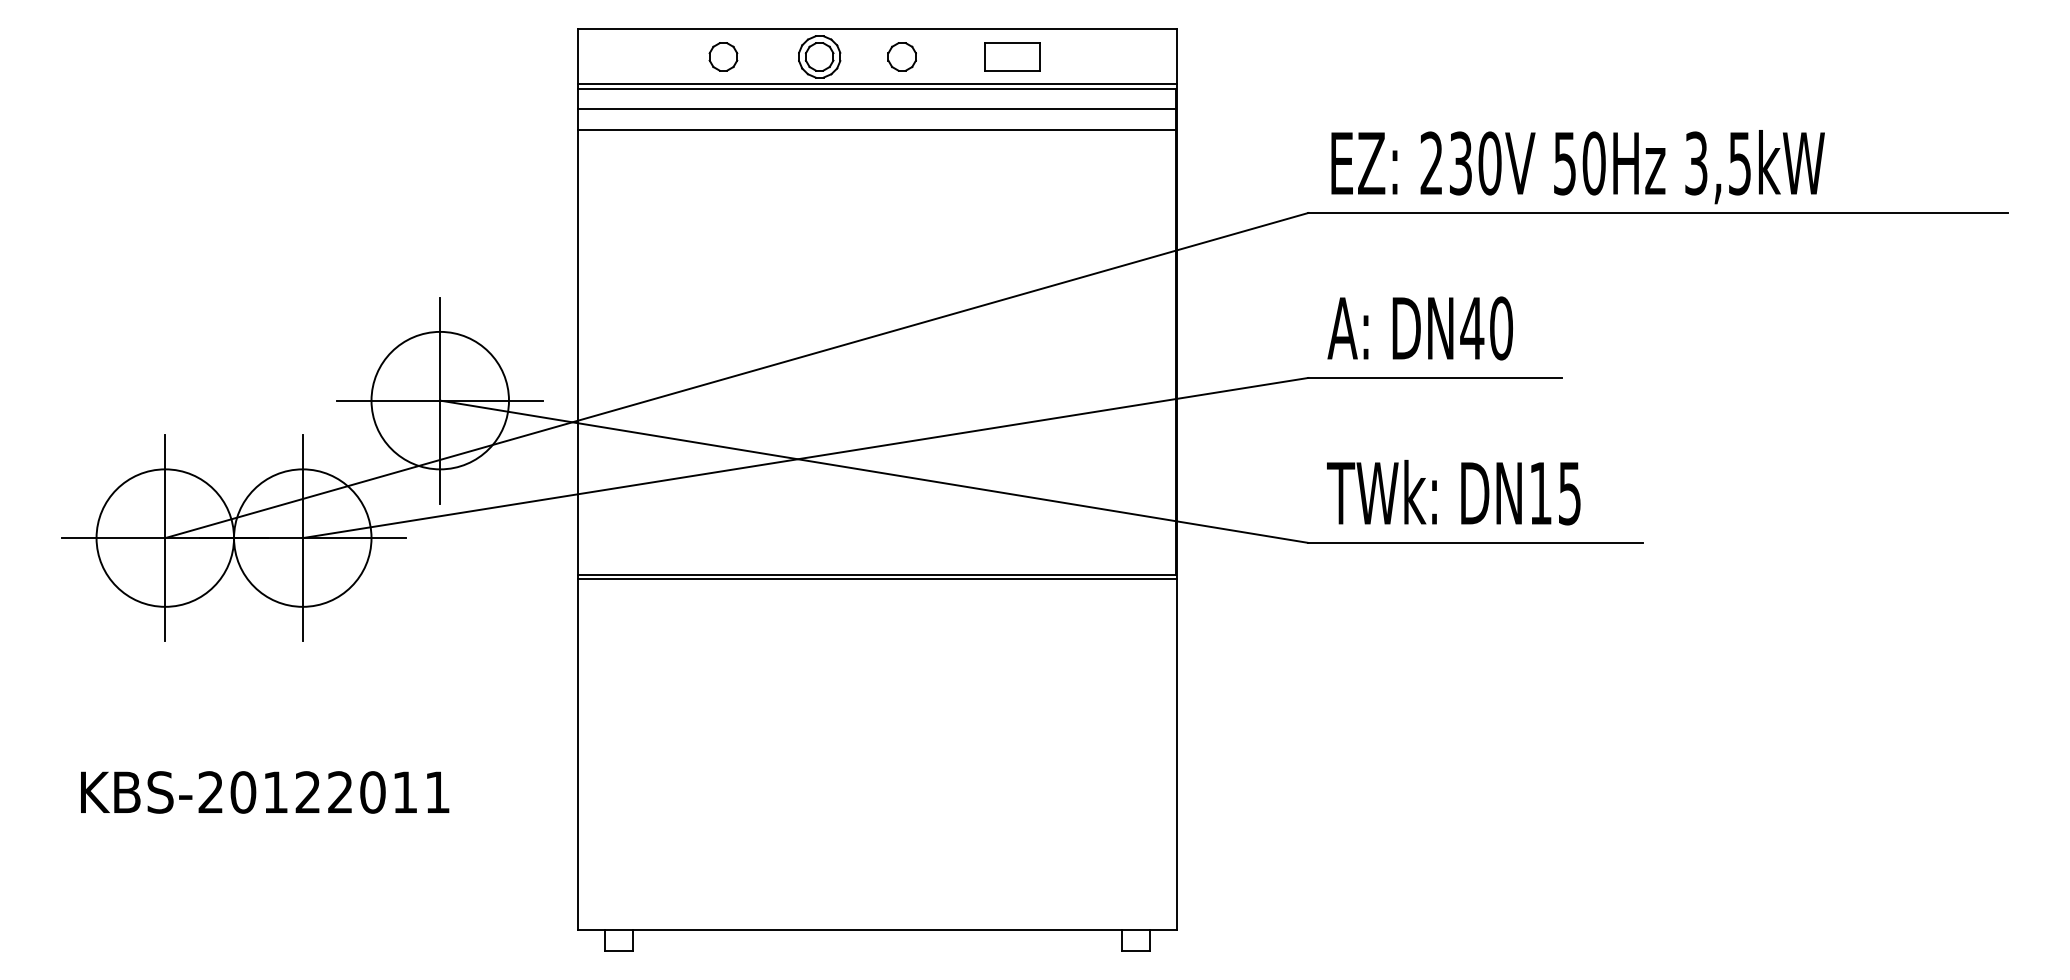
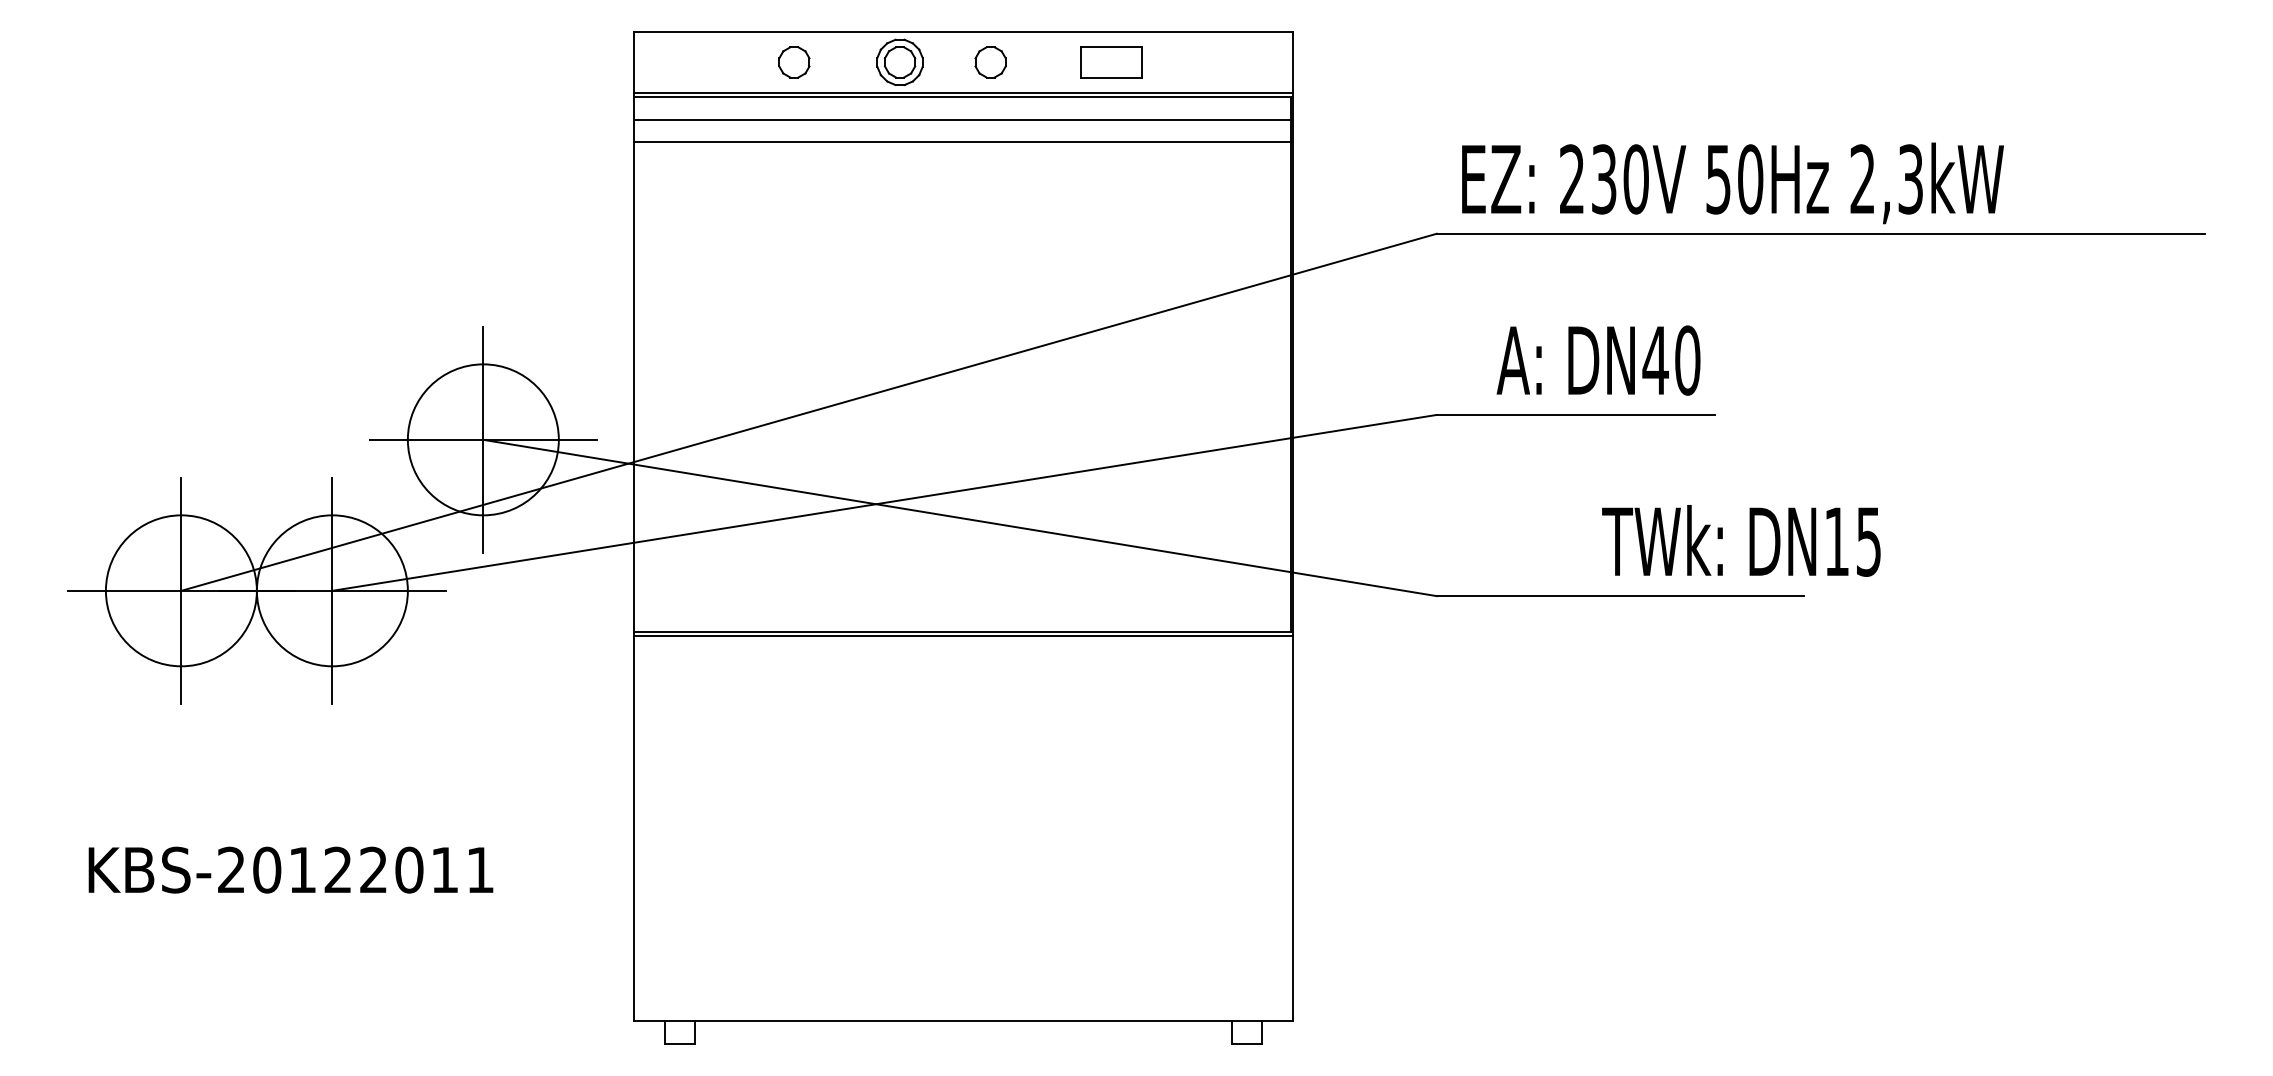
text: (1717, 163) -> (1886, 179), 3,5kW -> 2,3kW
text: (1420, 328) -> (1598, 360), moved
text: (1453, 492) -> (1741, 540), moved

